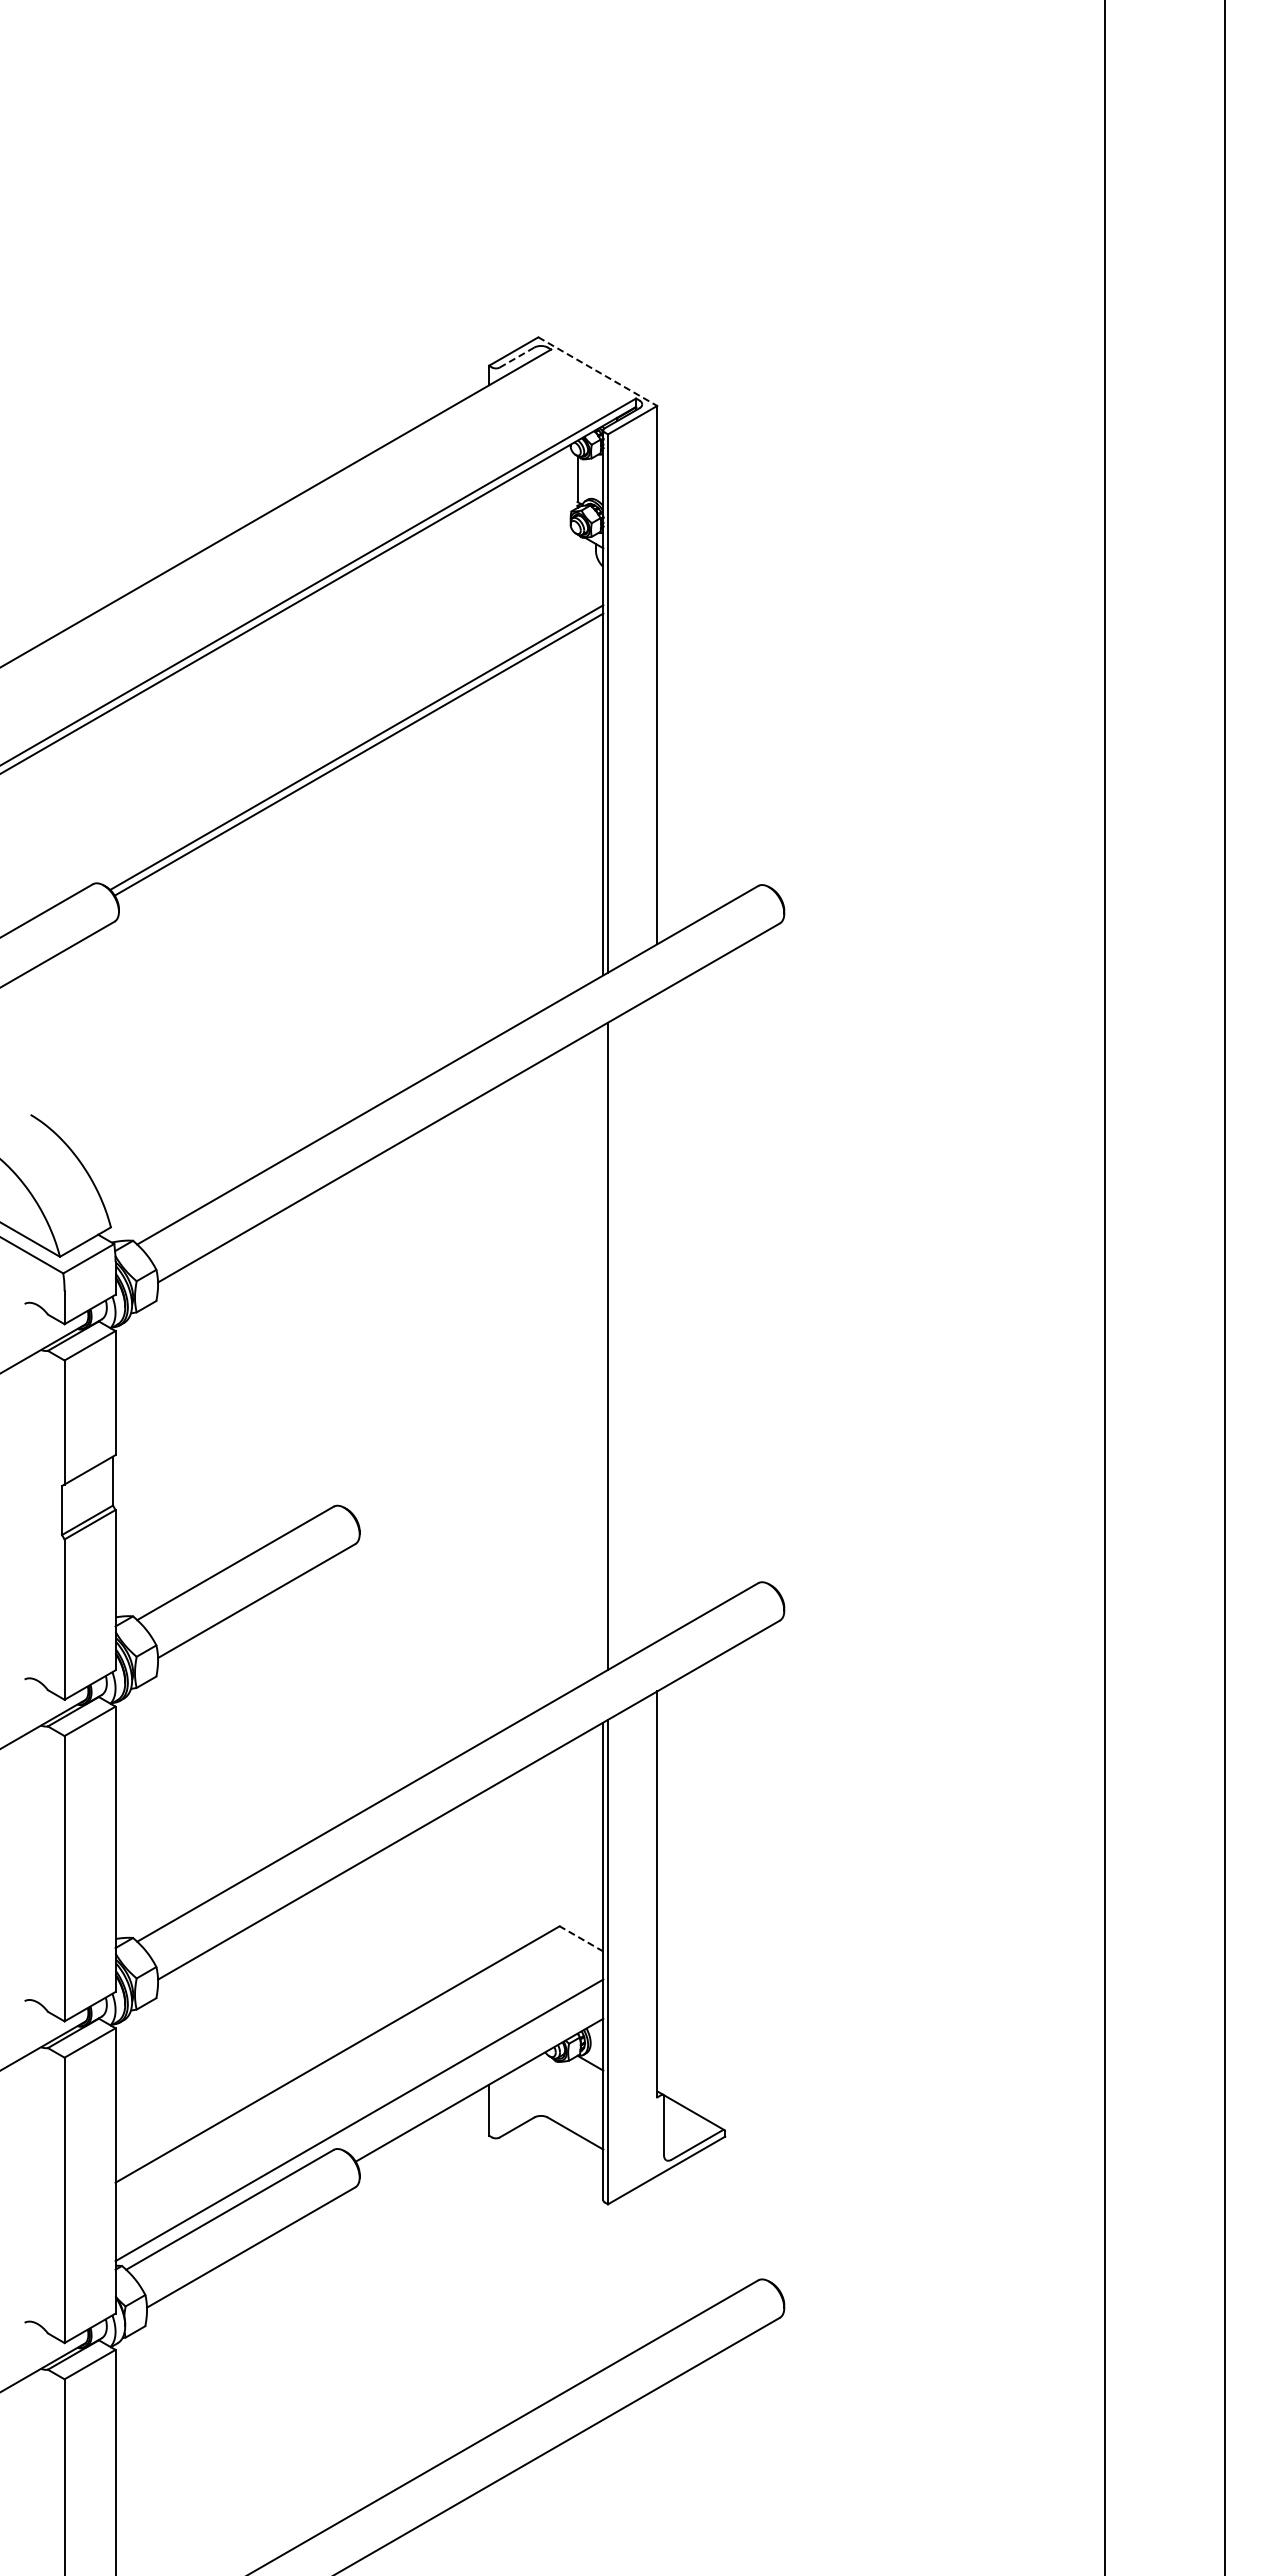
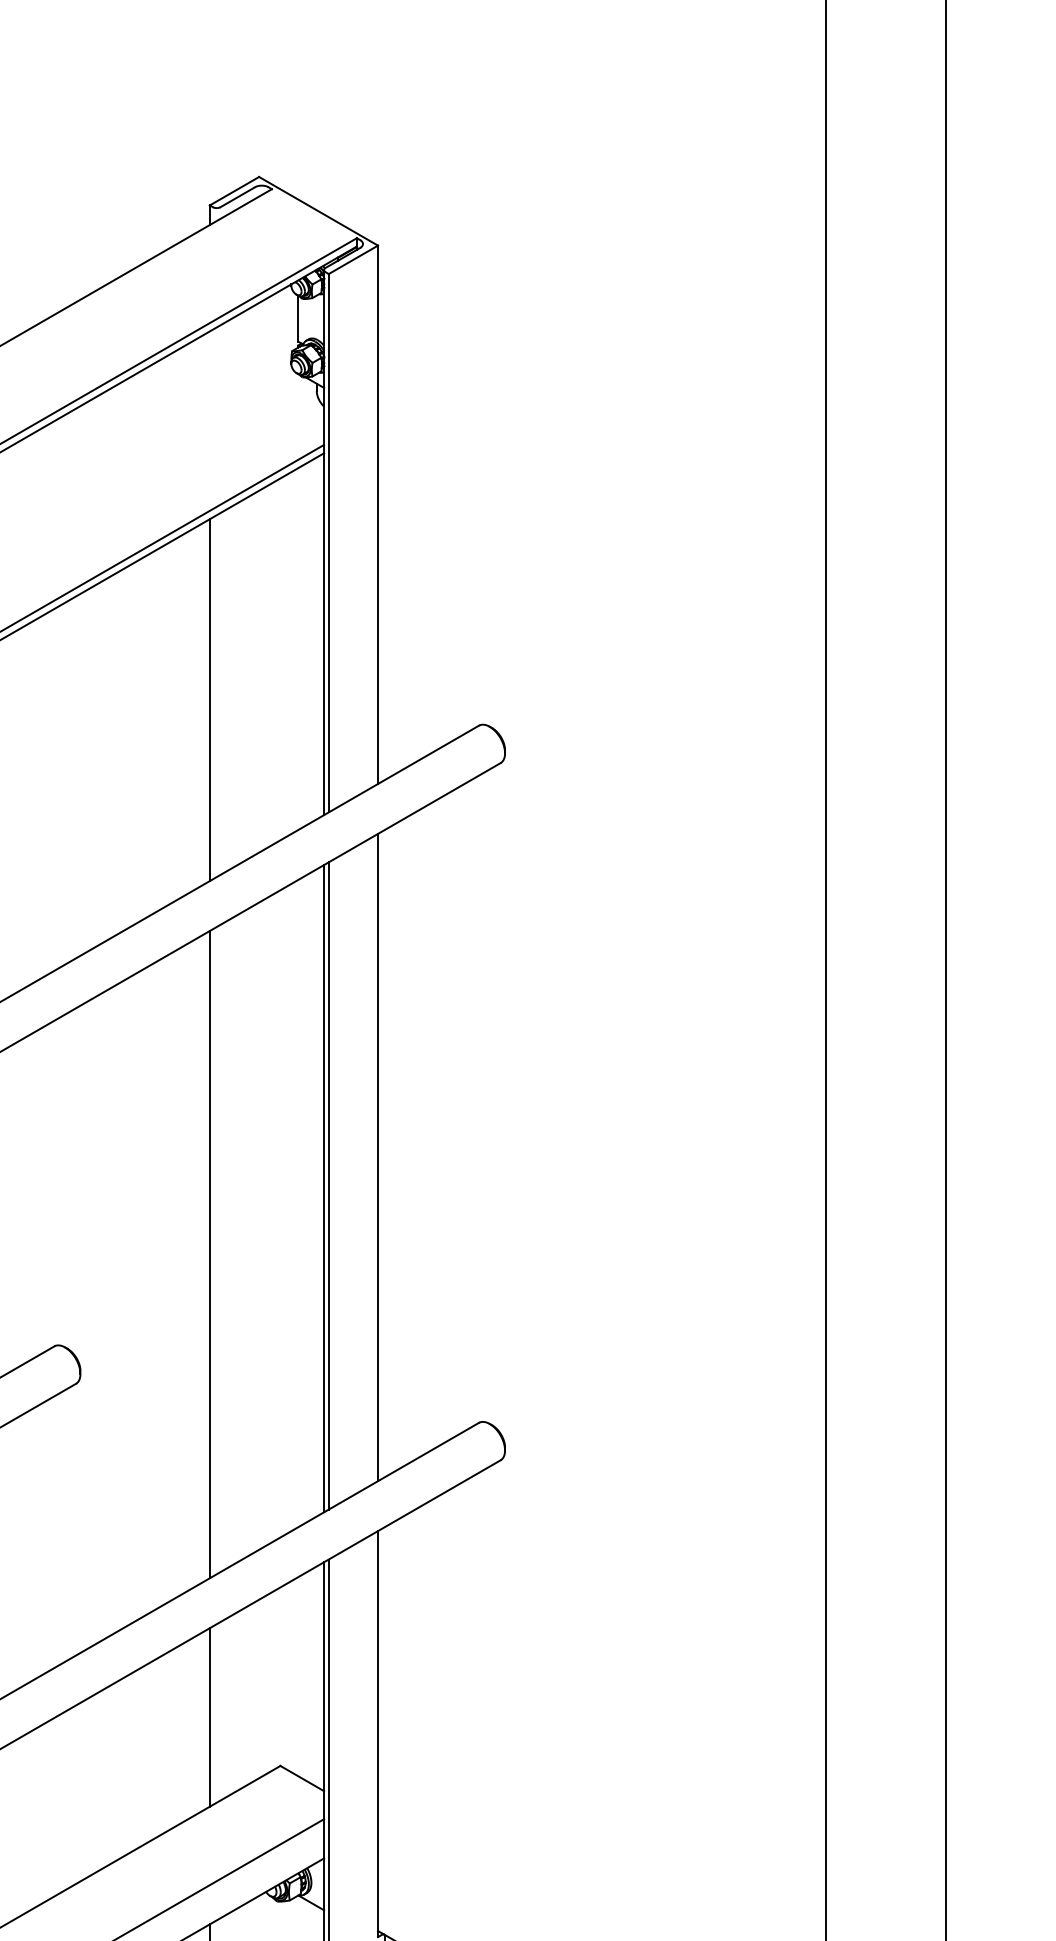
line: (517, 357) -> (238, 197), dashed -> solid
line: (597, 371) -> (318, 211), dashed -> solid
line: (489, 860) -> (210, 700), added
line: (657, 1317) -> (378, 1157), added
line: (603, 1348) -> (324, 1188), added
line: (489, 1414) -> (210, 1254), added
line: (489, 1877) -> (210, 1717), added
line: (581, 1938) -> (302, 1778), dashed -> solid

